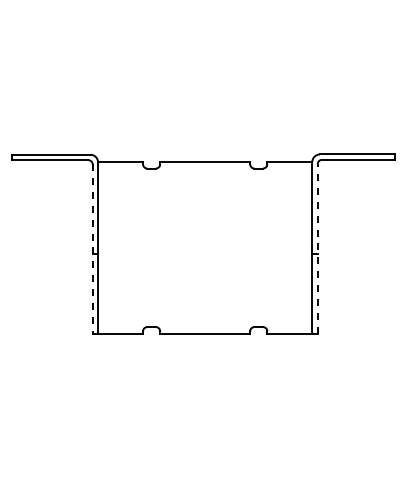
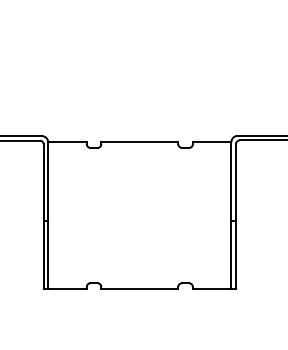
line: (92, 248) -> (43, 216), dashed -> solid
line: (317, 248) -> (235, 216), dashed -> solid

